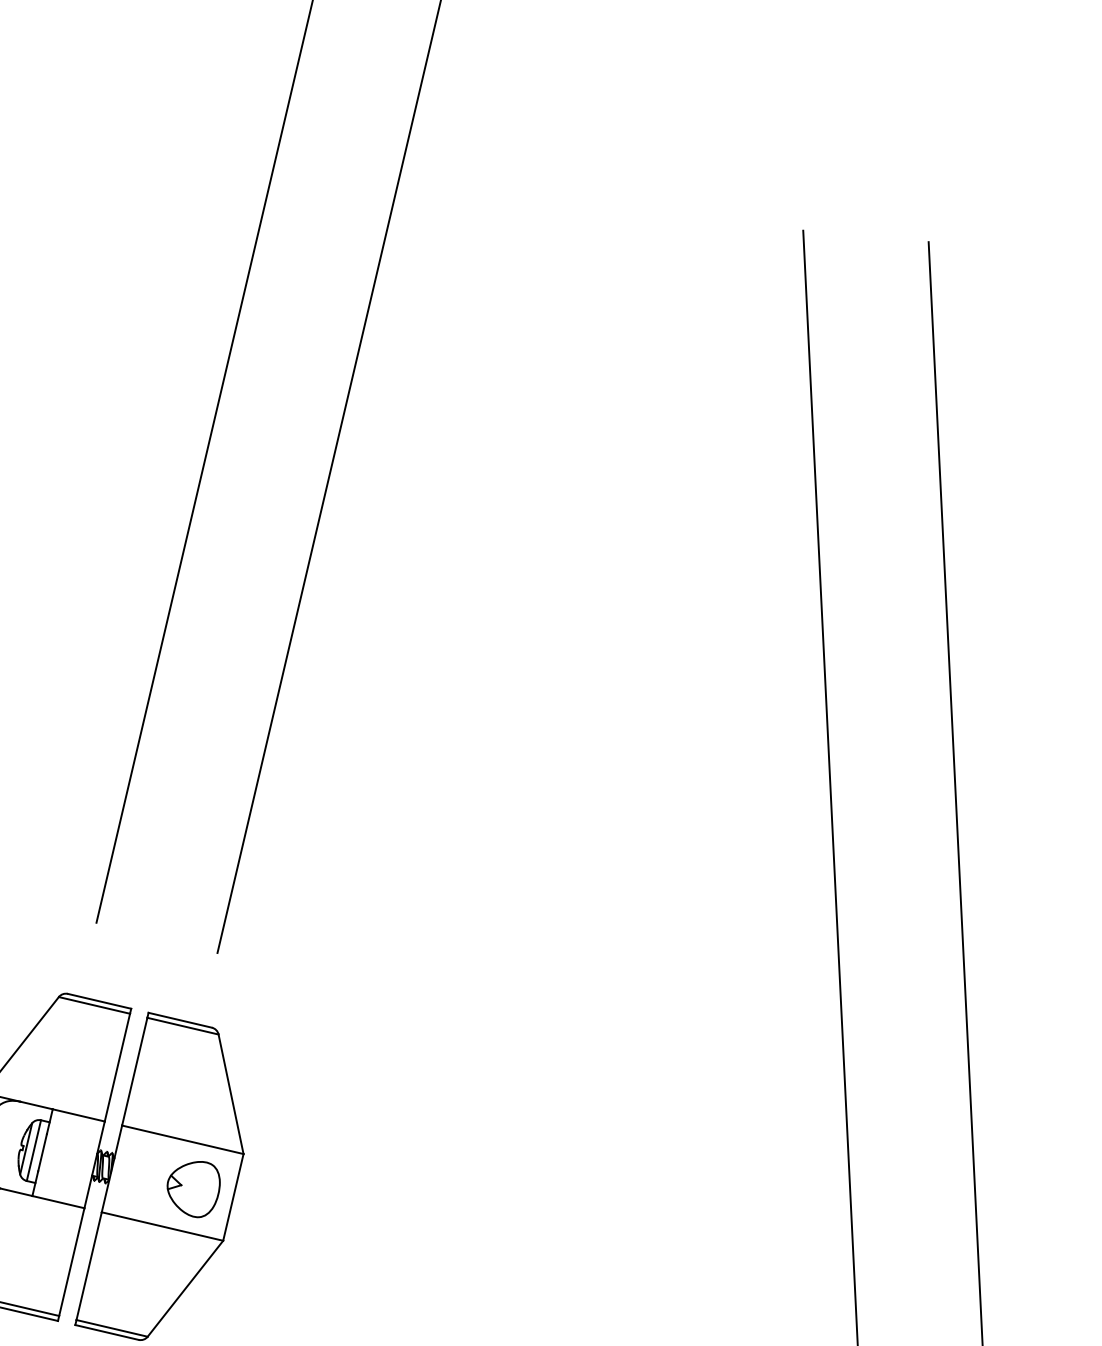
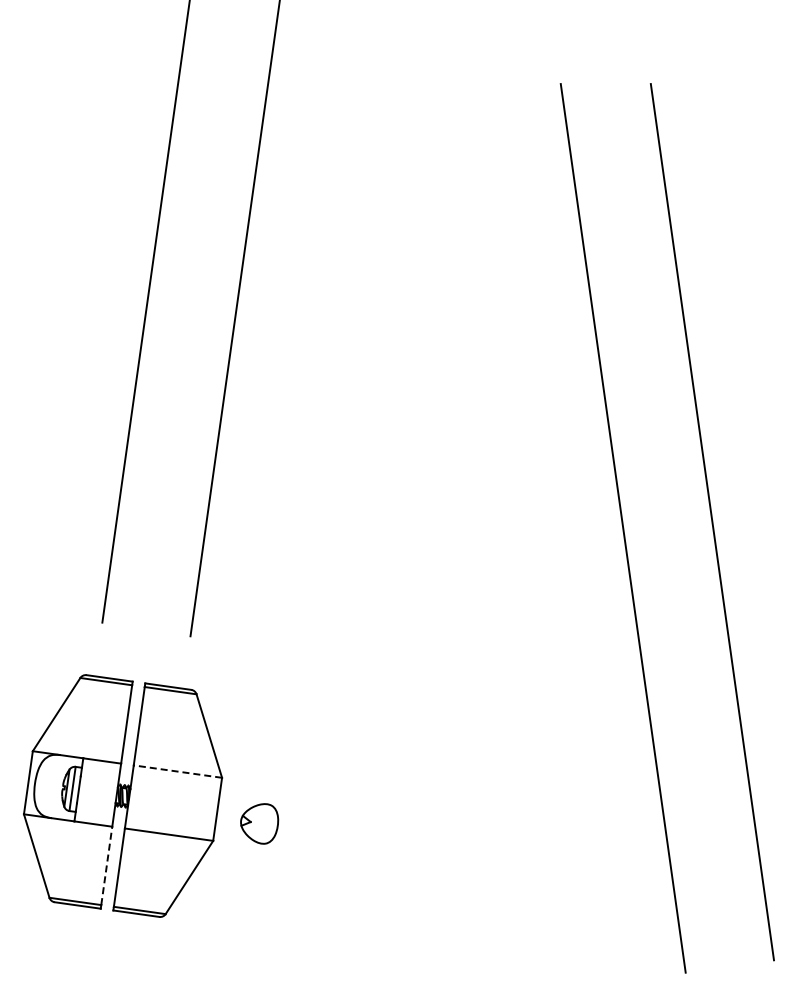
line: (182, 1139) -> (177, 771), solid -> dashed
part: (193, 1188) -> (259, 823), moved
line: (71, 1261) -> (106, 865), solid -> dashed

